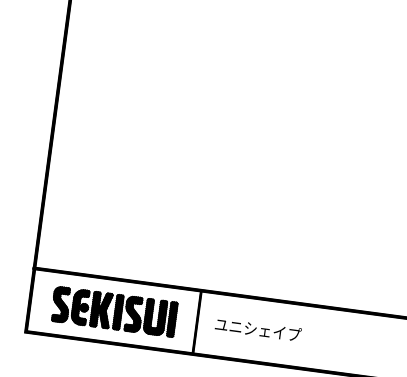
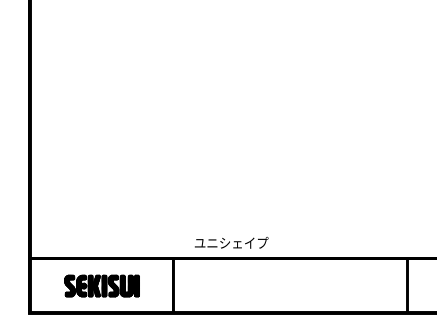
part: (113, 310) -> (101, 285), size x0.7
text: (258, 329) -> (231, 242), moved

